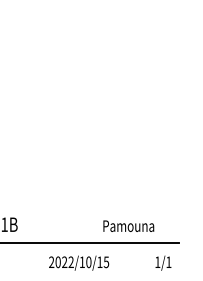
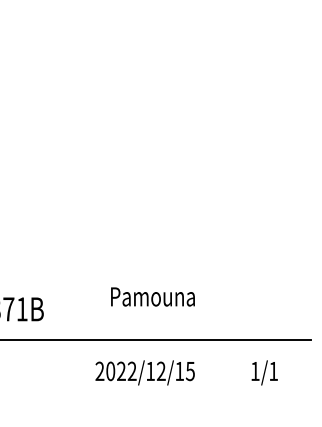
text: (128, 225) -> (152, 295), moved
text: (88, 262) -> (160, 371), 2022/10/15 -> 2022/12/15
text: (163, 262) -> (264, 371), moved

